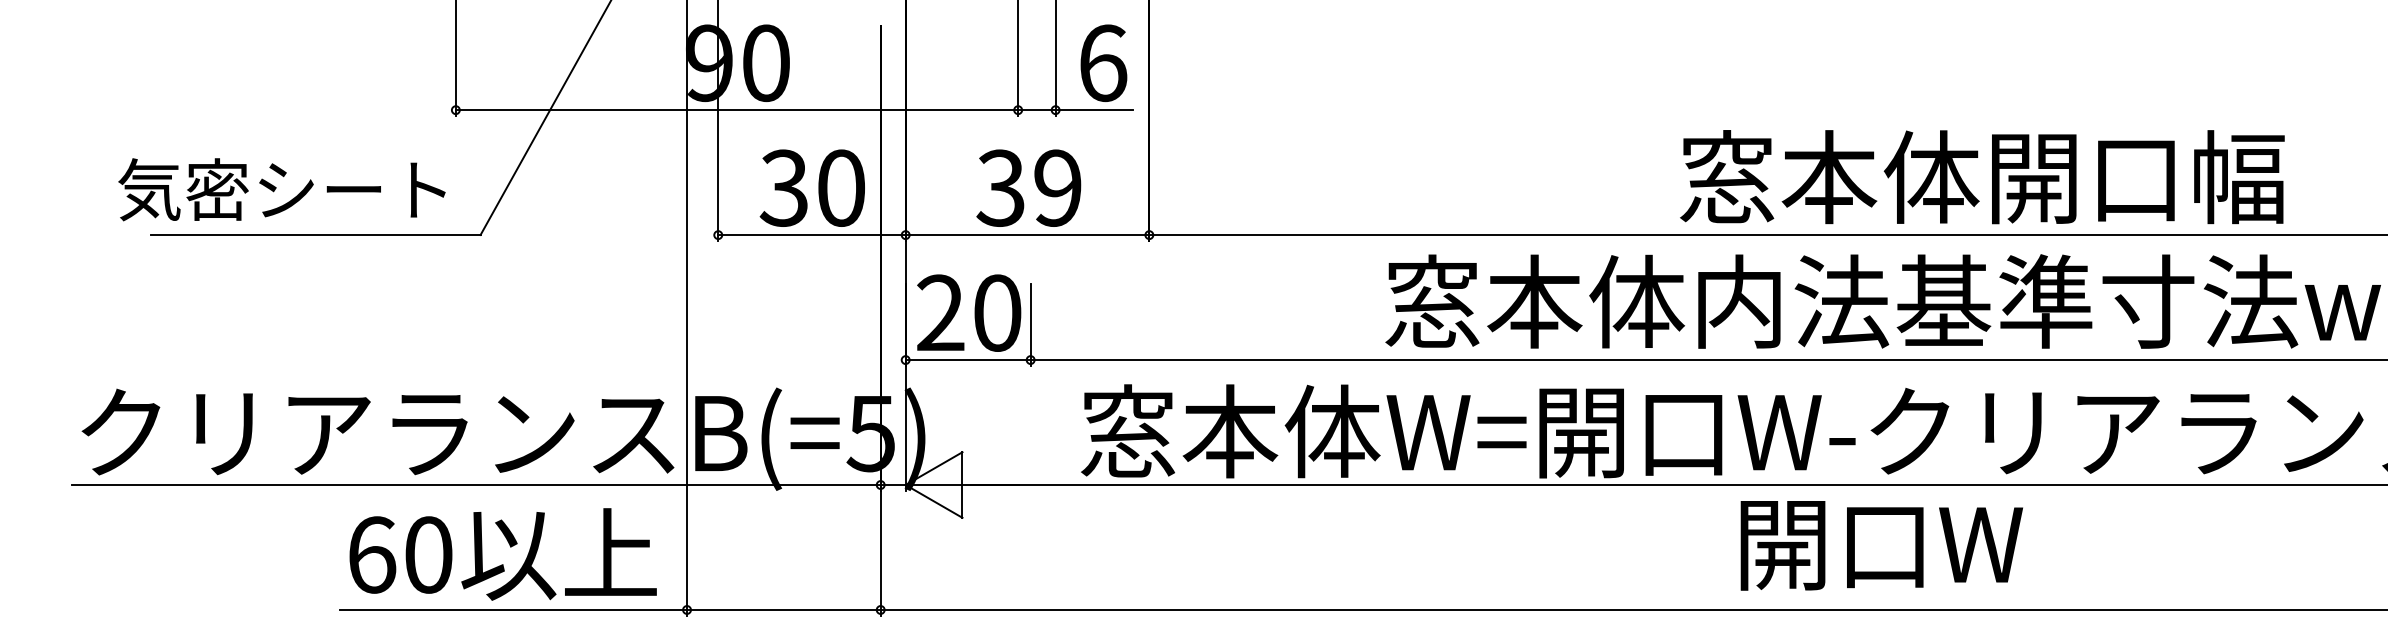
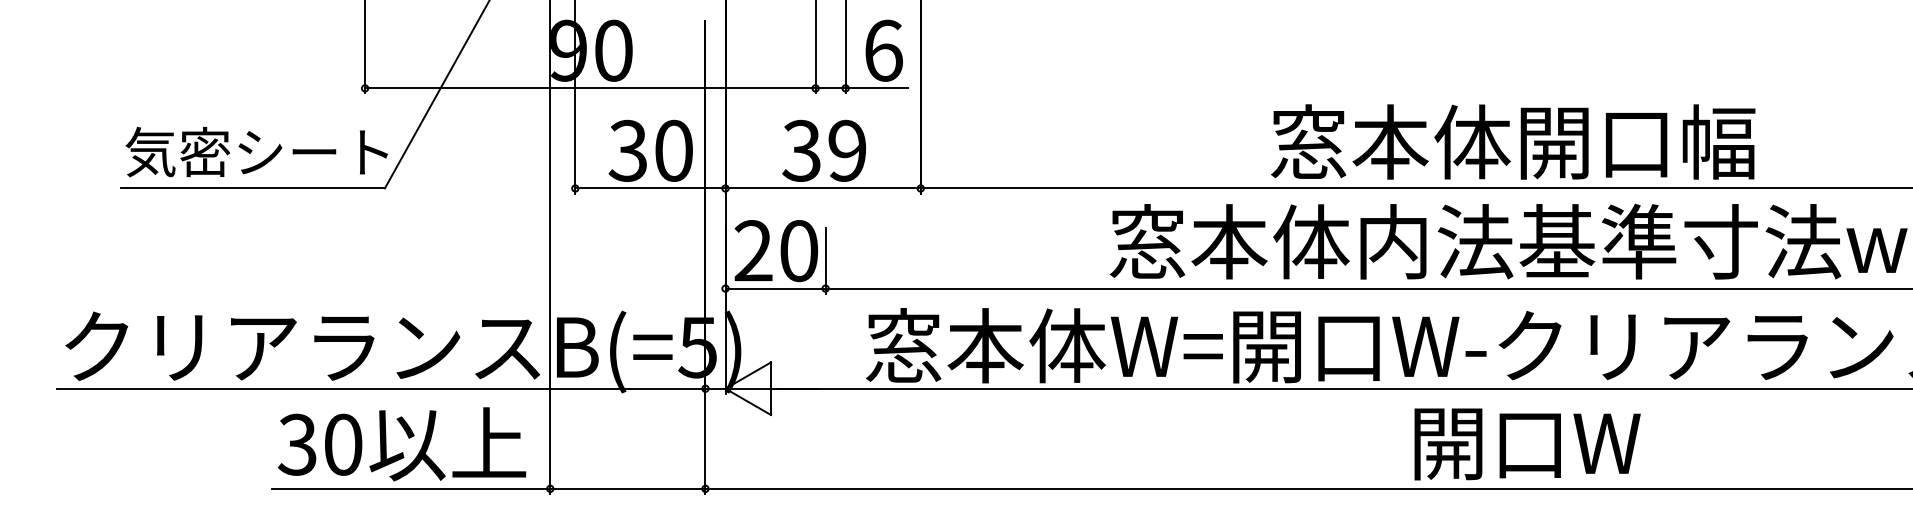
text: (1982, 176) -> (1513, 141), moved
text: (281, 190) -> (256, 152), moved
text: (1881, 545) -> (1527, 444), moved
text: (371, 554) -> (297, 444), 60 -> 30

